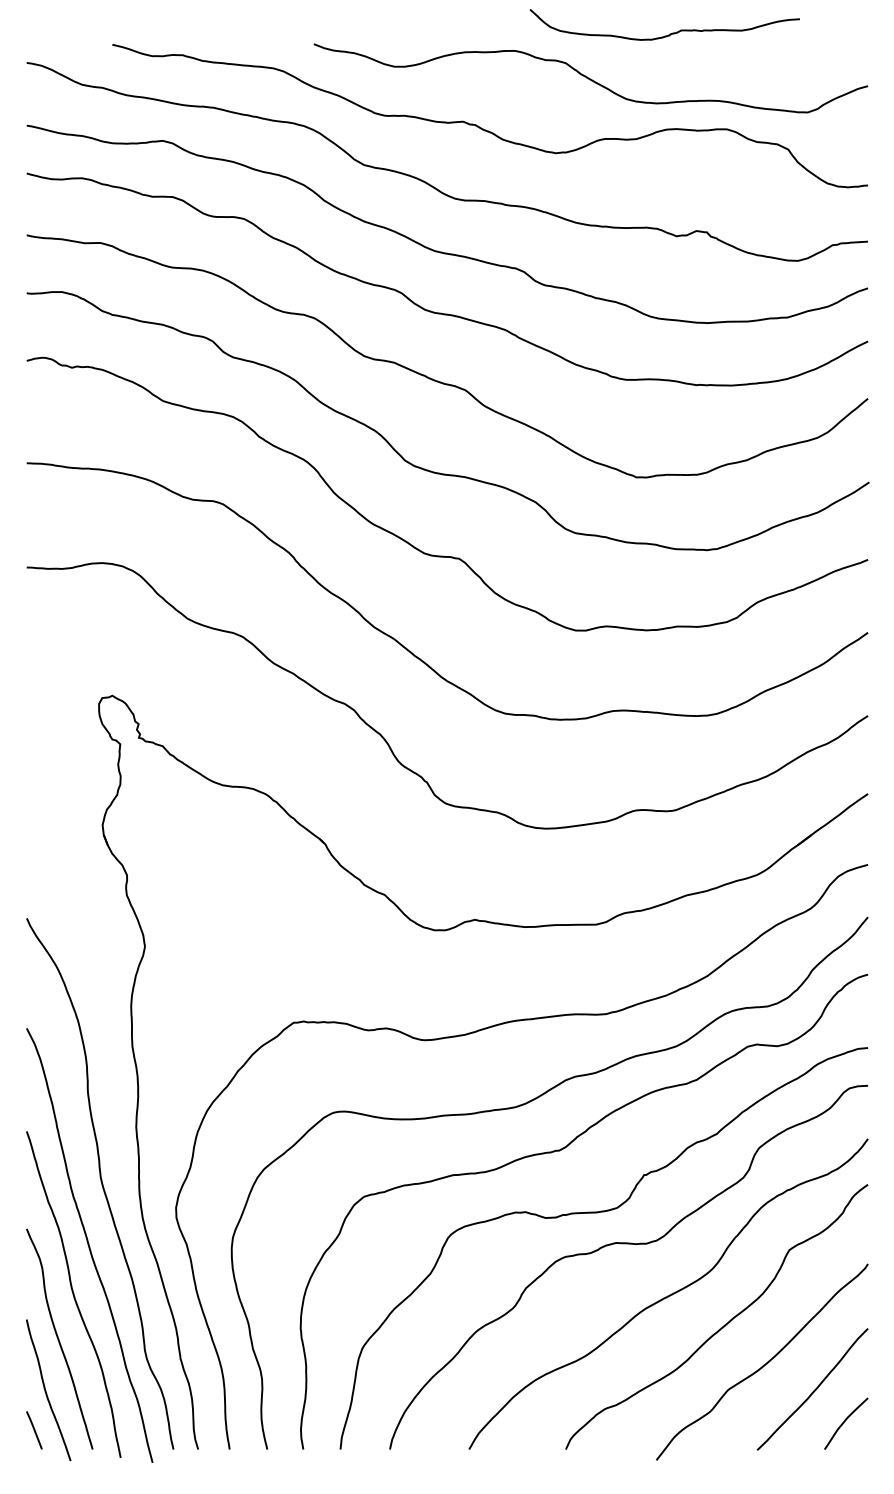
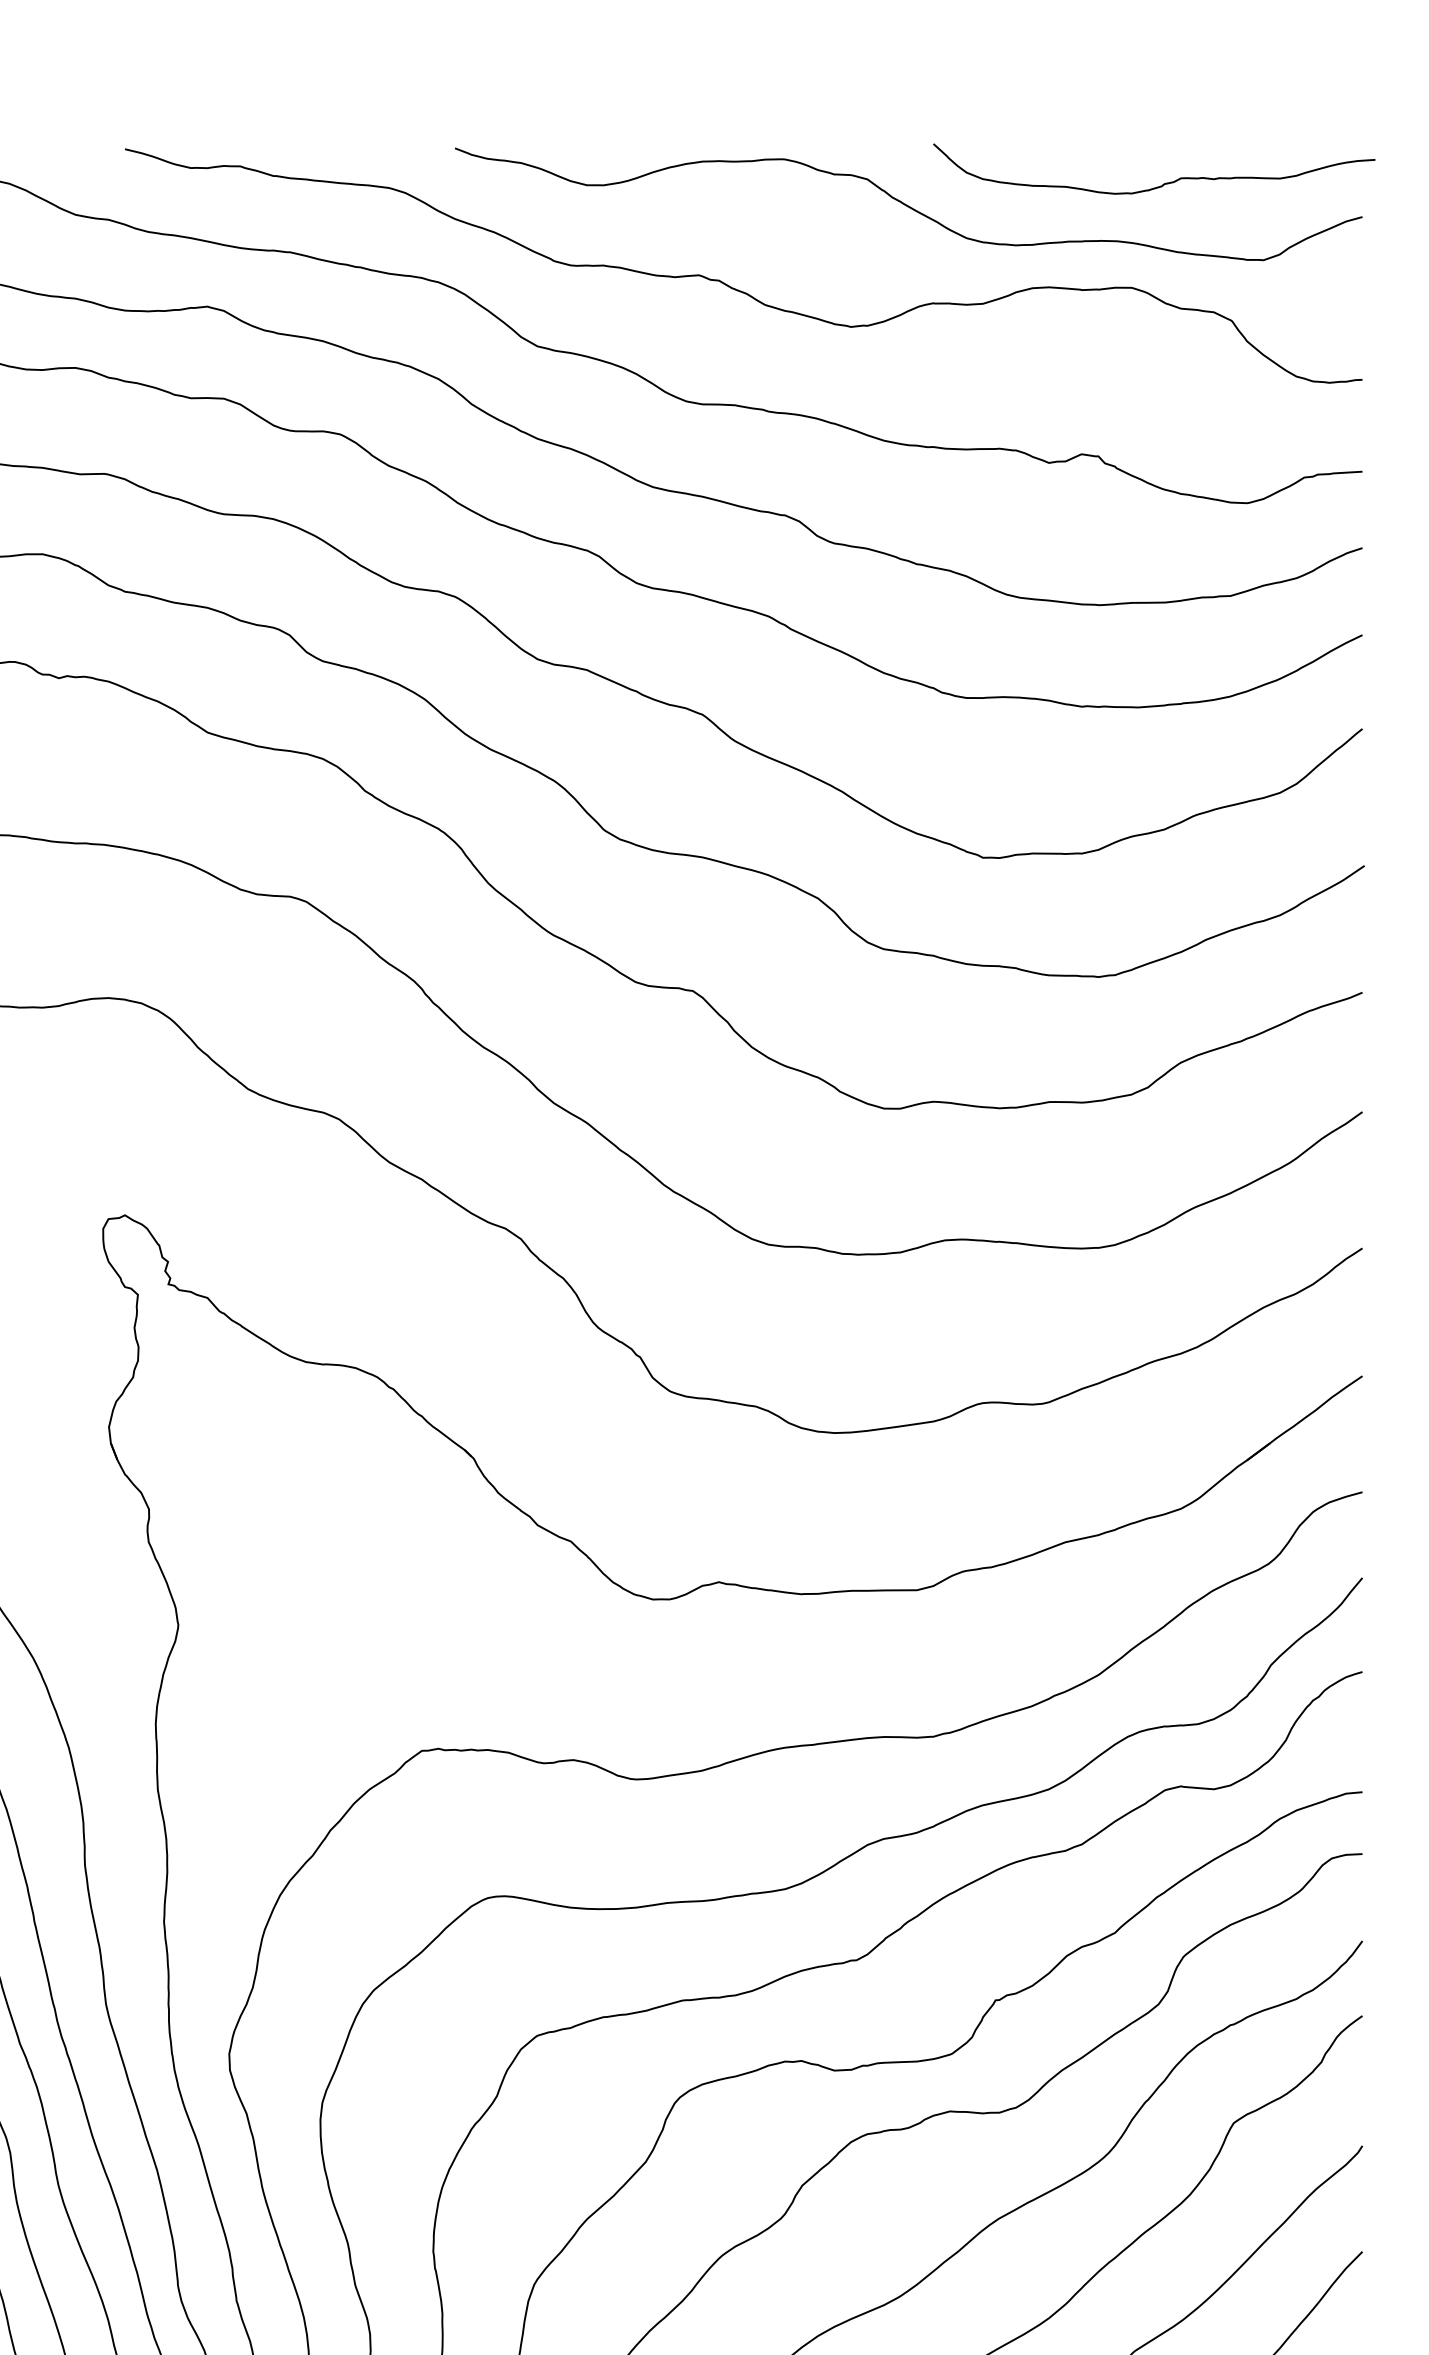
curve: (668, 34) -> (1160, 184), moved

